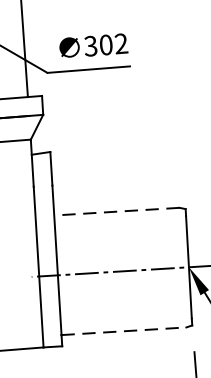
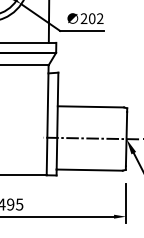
text: (89, 47) -> (83, 19), 302 -> 202
line: (116, 211) -> (90, 106), dashed -> solid
line: (125, 331) -> (90, 170), dashed -> solid

